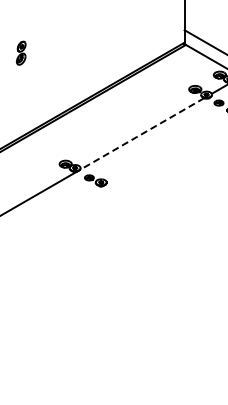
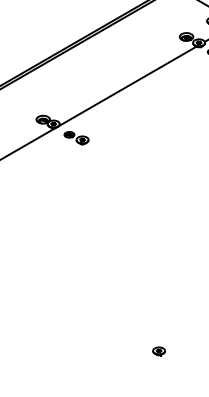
line: (142, 134) -> (128, 86), dashed -> solid
part: (170, 373) -> (159, 351), added

